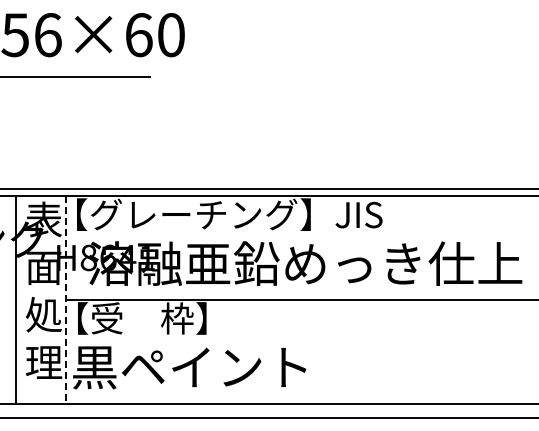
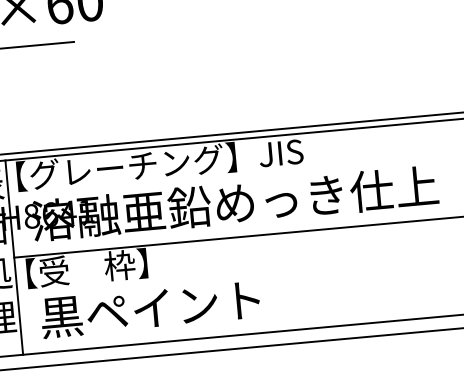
line: (66, 299) -> (14, 257), dashed -> solid
text: (189, 367) -> (150, 308), moved

